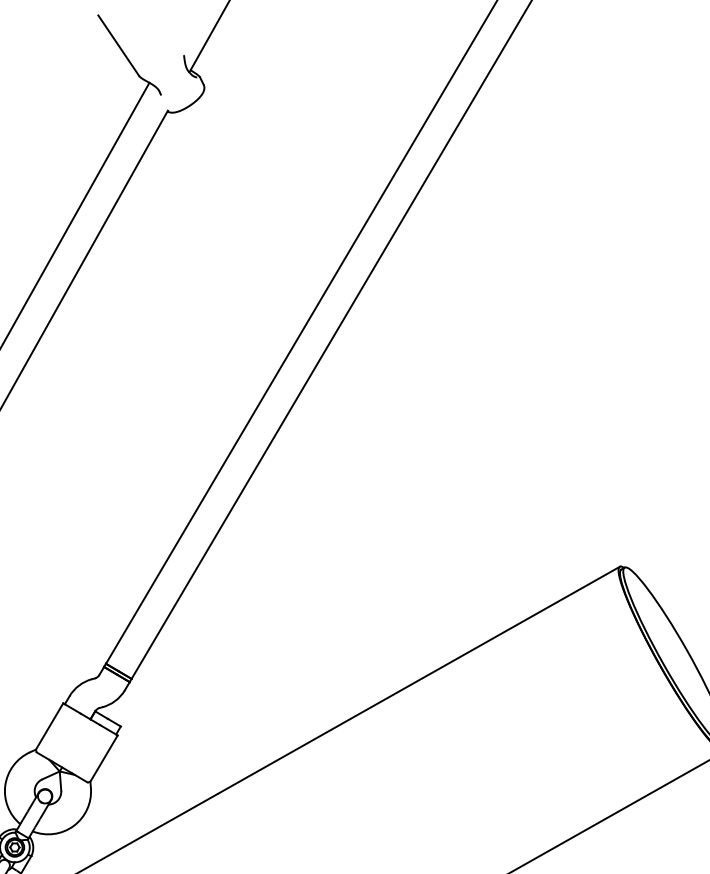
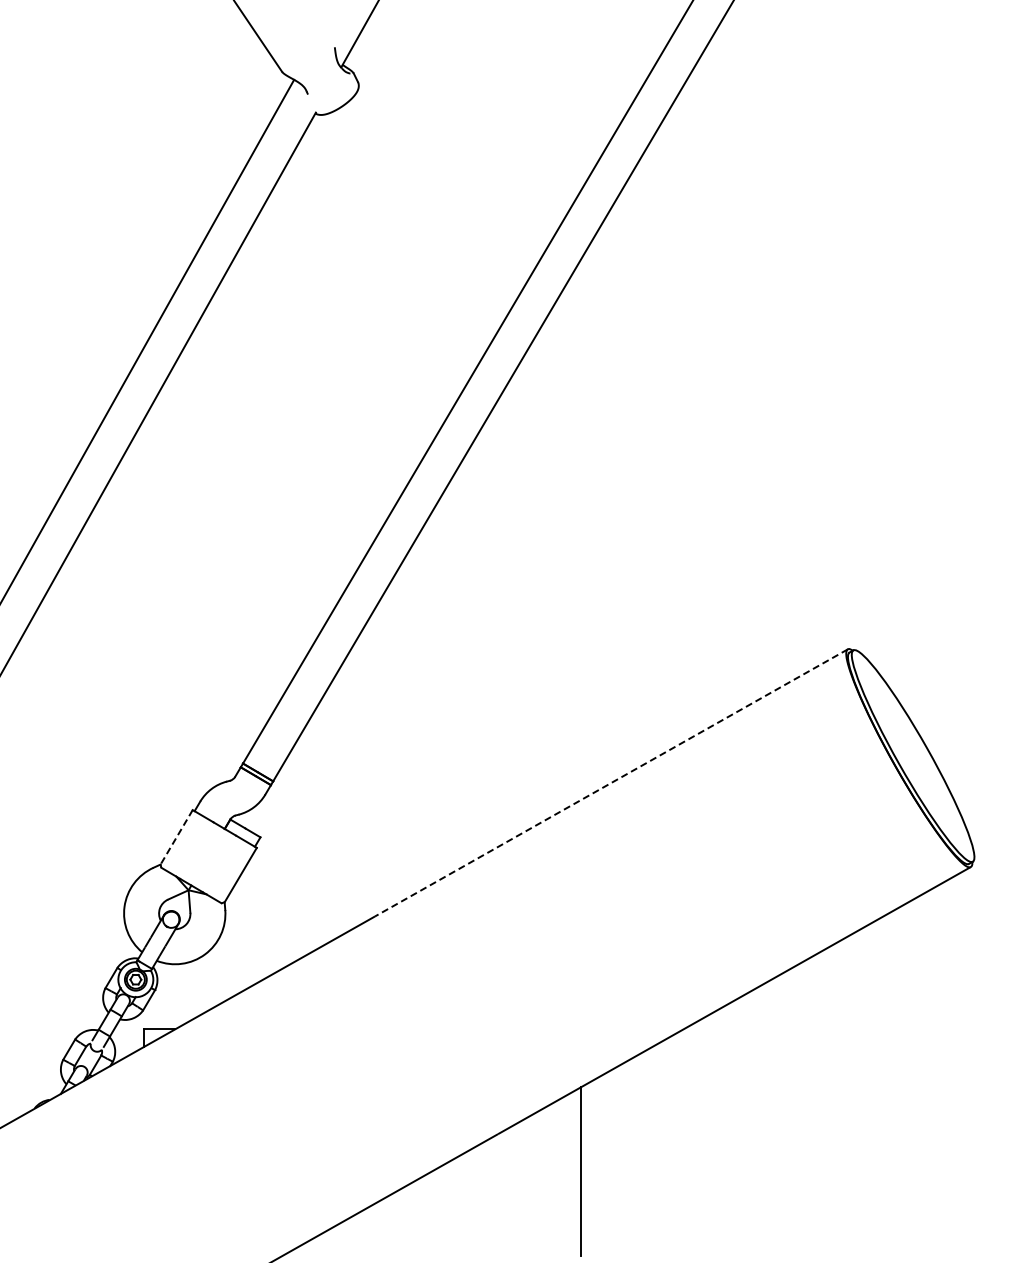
line: (419, 679) -> (611, 782), solid -> dashed
line: (49, 726) -> (176, 837), solid -> dashed

